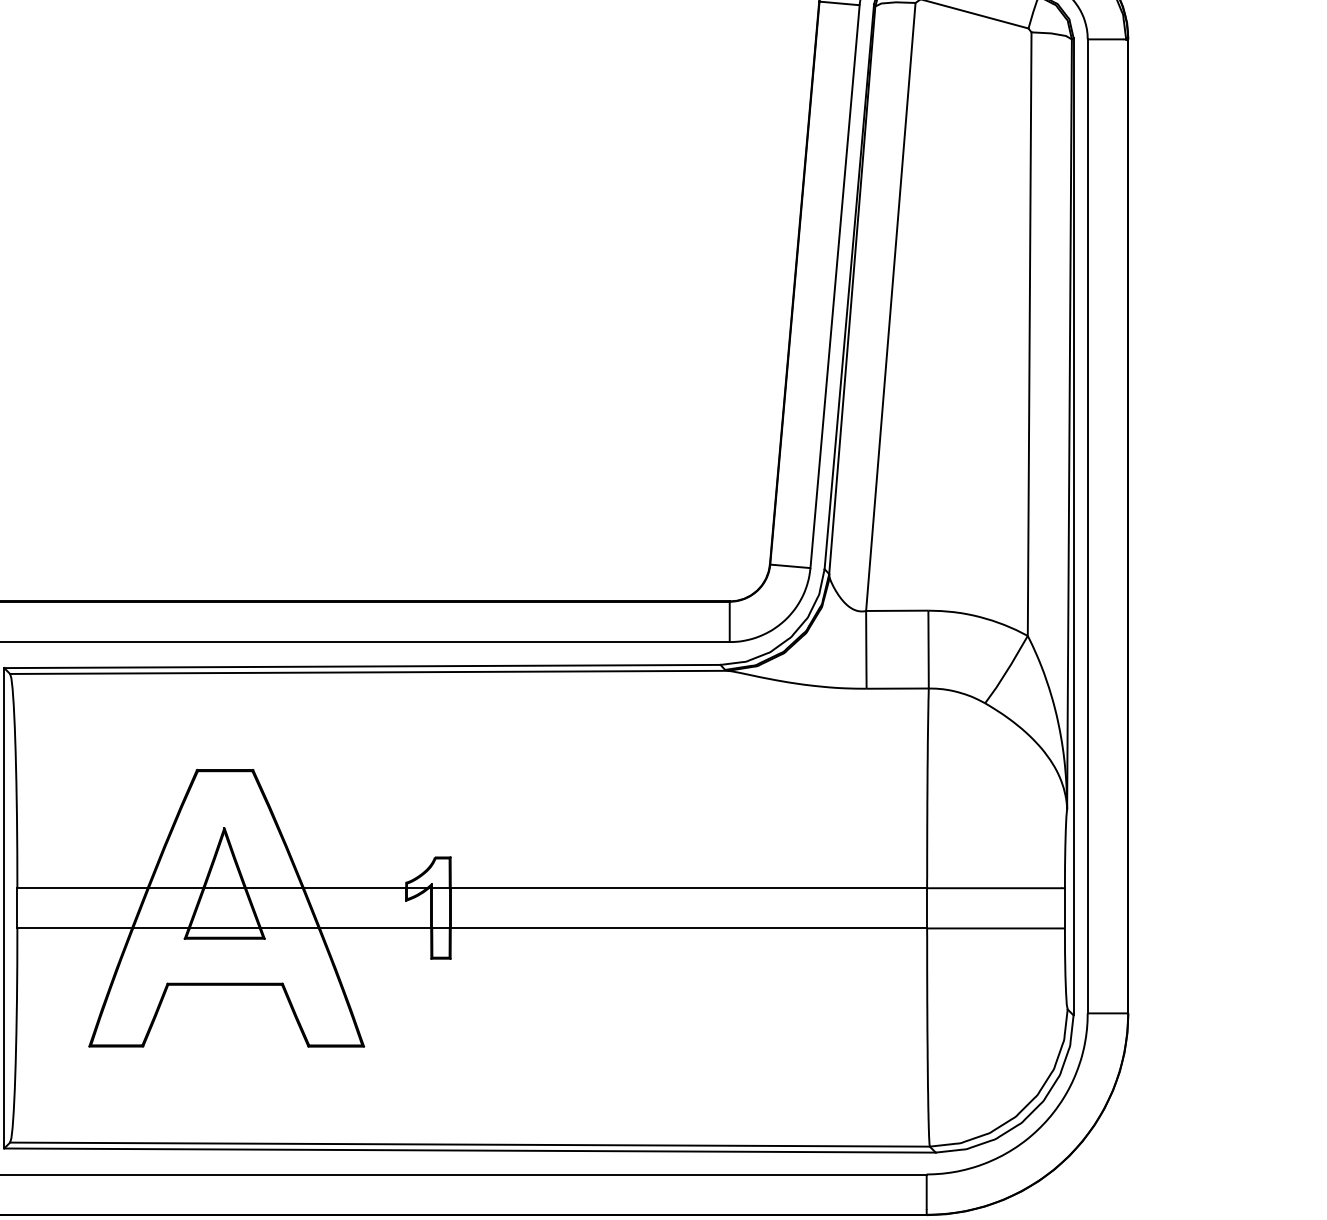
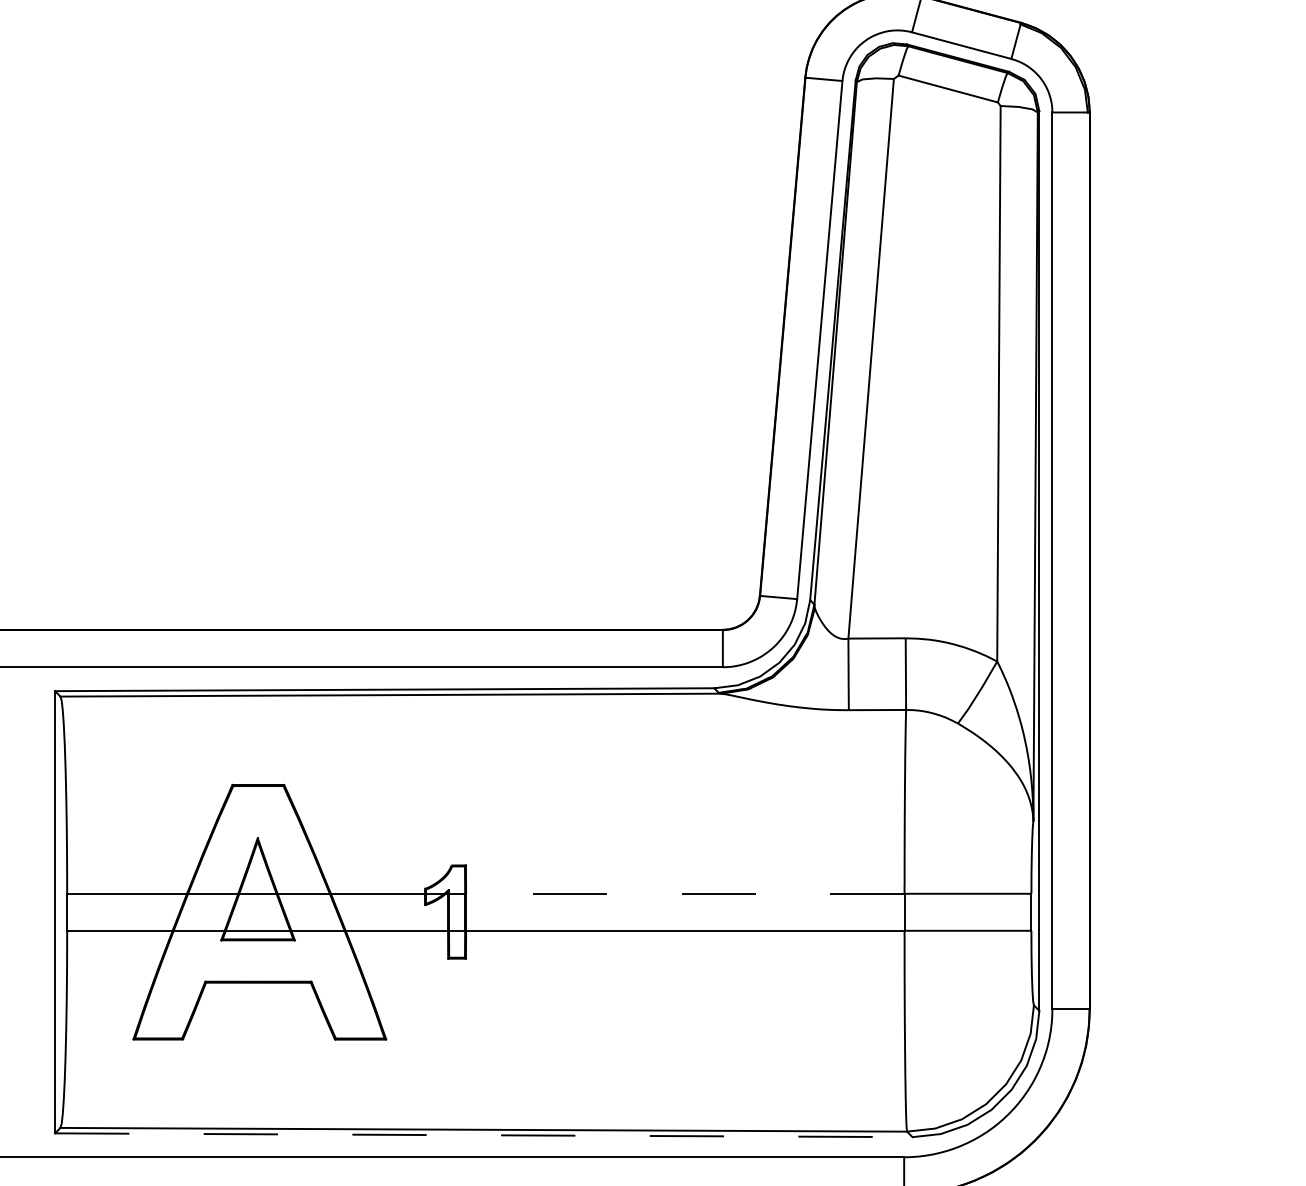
line: (688, 887) -> (684, 893), solid -> dashed
line: (469, 1150) -> (483, 1135), solid -> dashed

